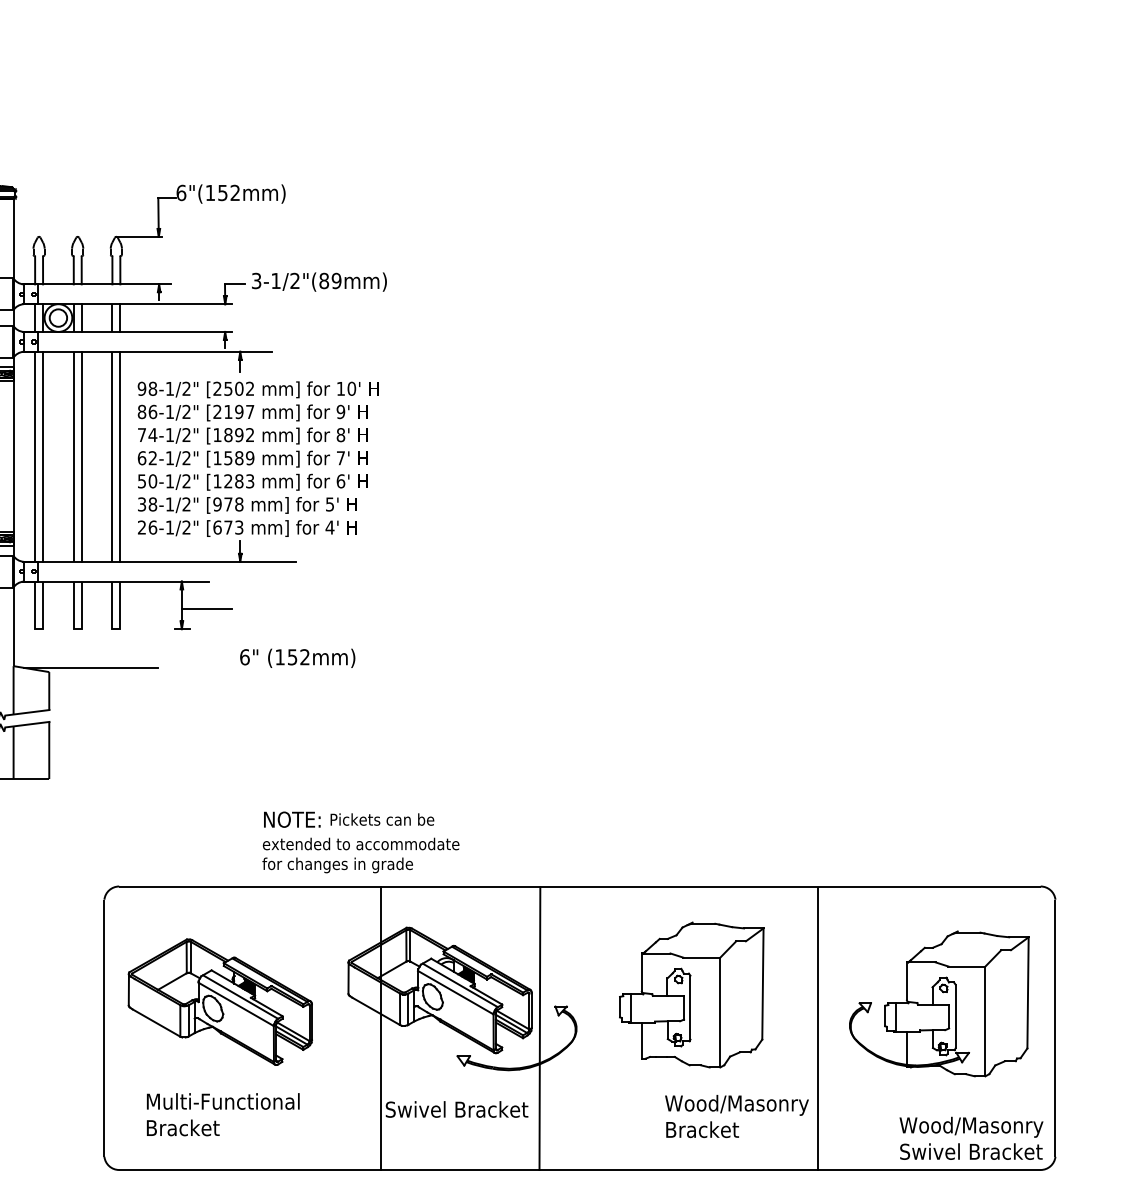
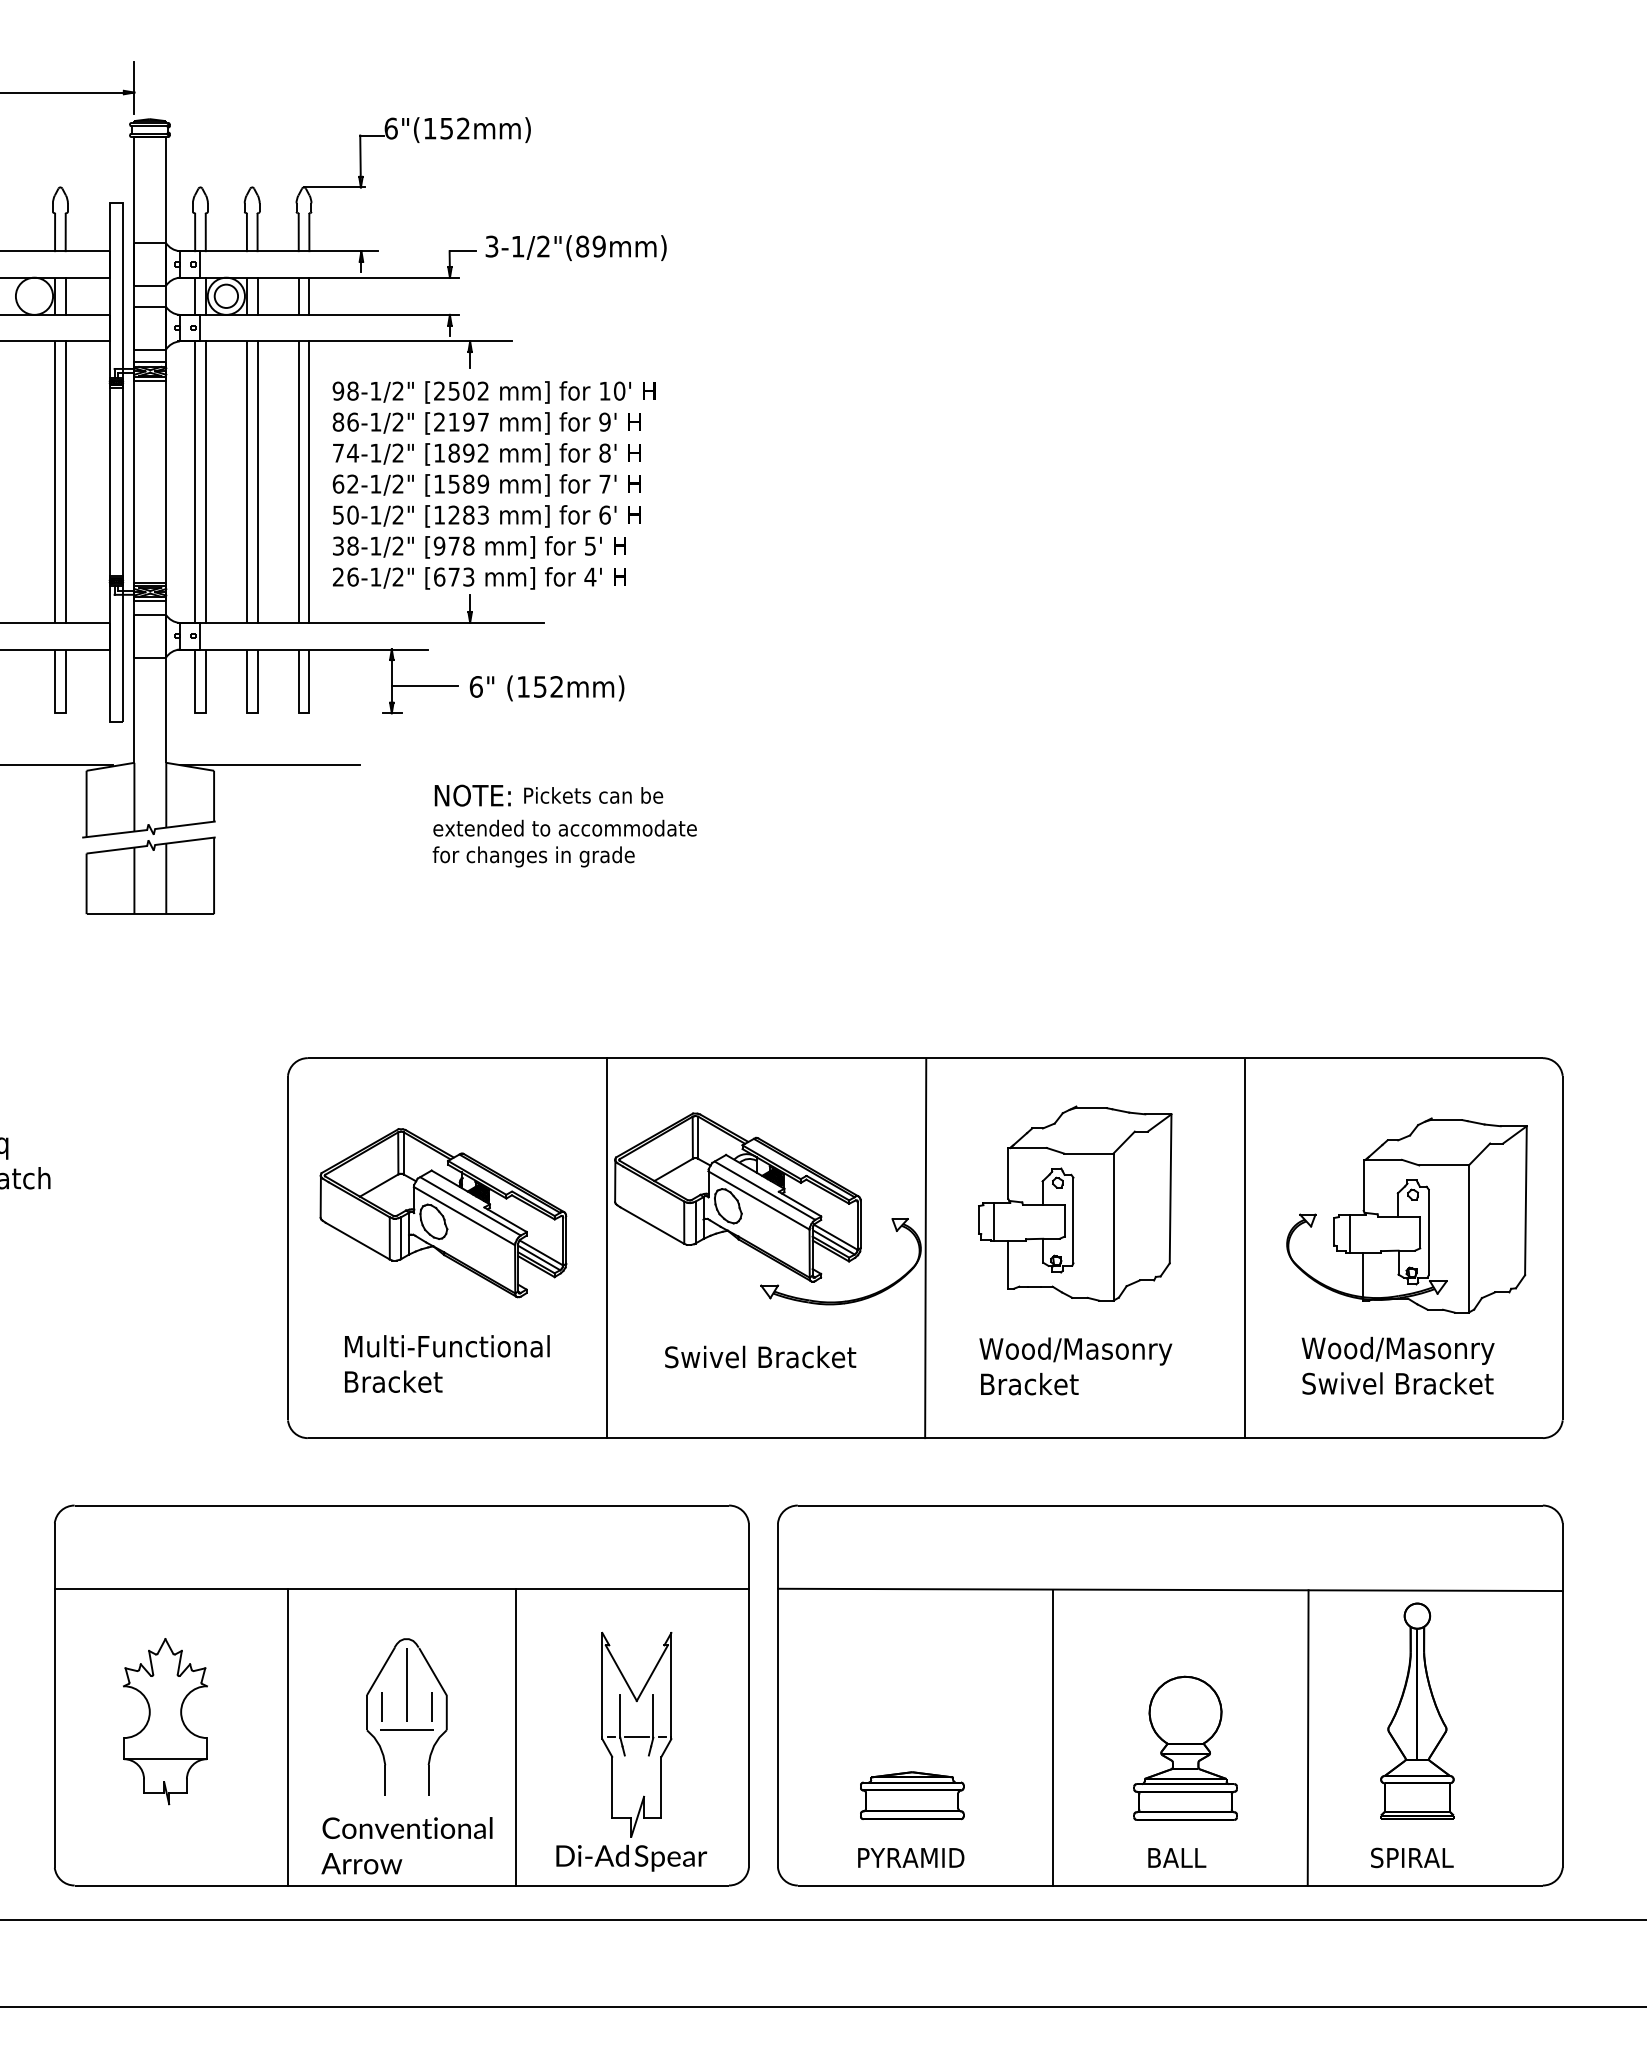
text: (297, 658) -> (546, 688), moved
text: (360, 841) -> (564, 825), moved
line: (380, 1028) -> (606, 1248), moved
line: (539, 1028) -> (925, 1248), moved
text: (736, 1116) -> (1075, 1366), moved
text: (971, 1138) -> (1397, 1365), moved

